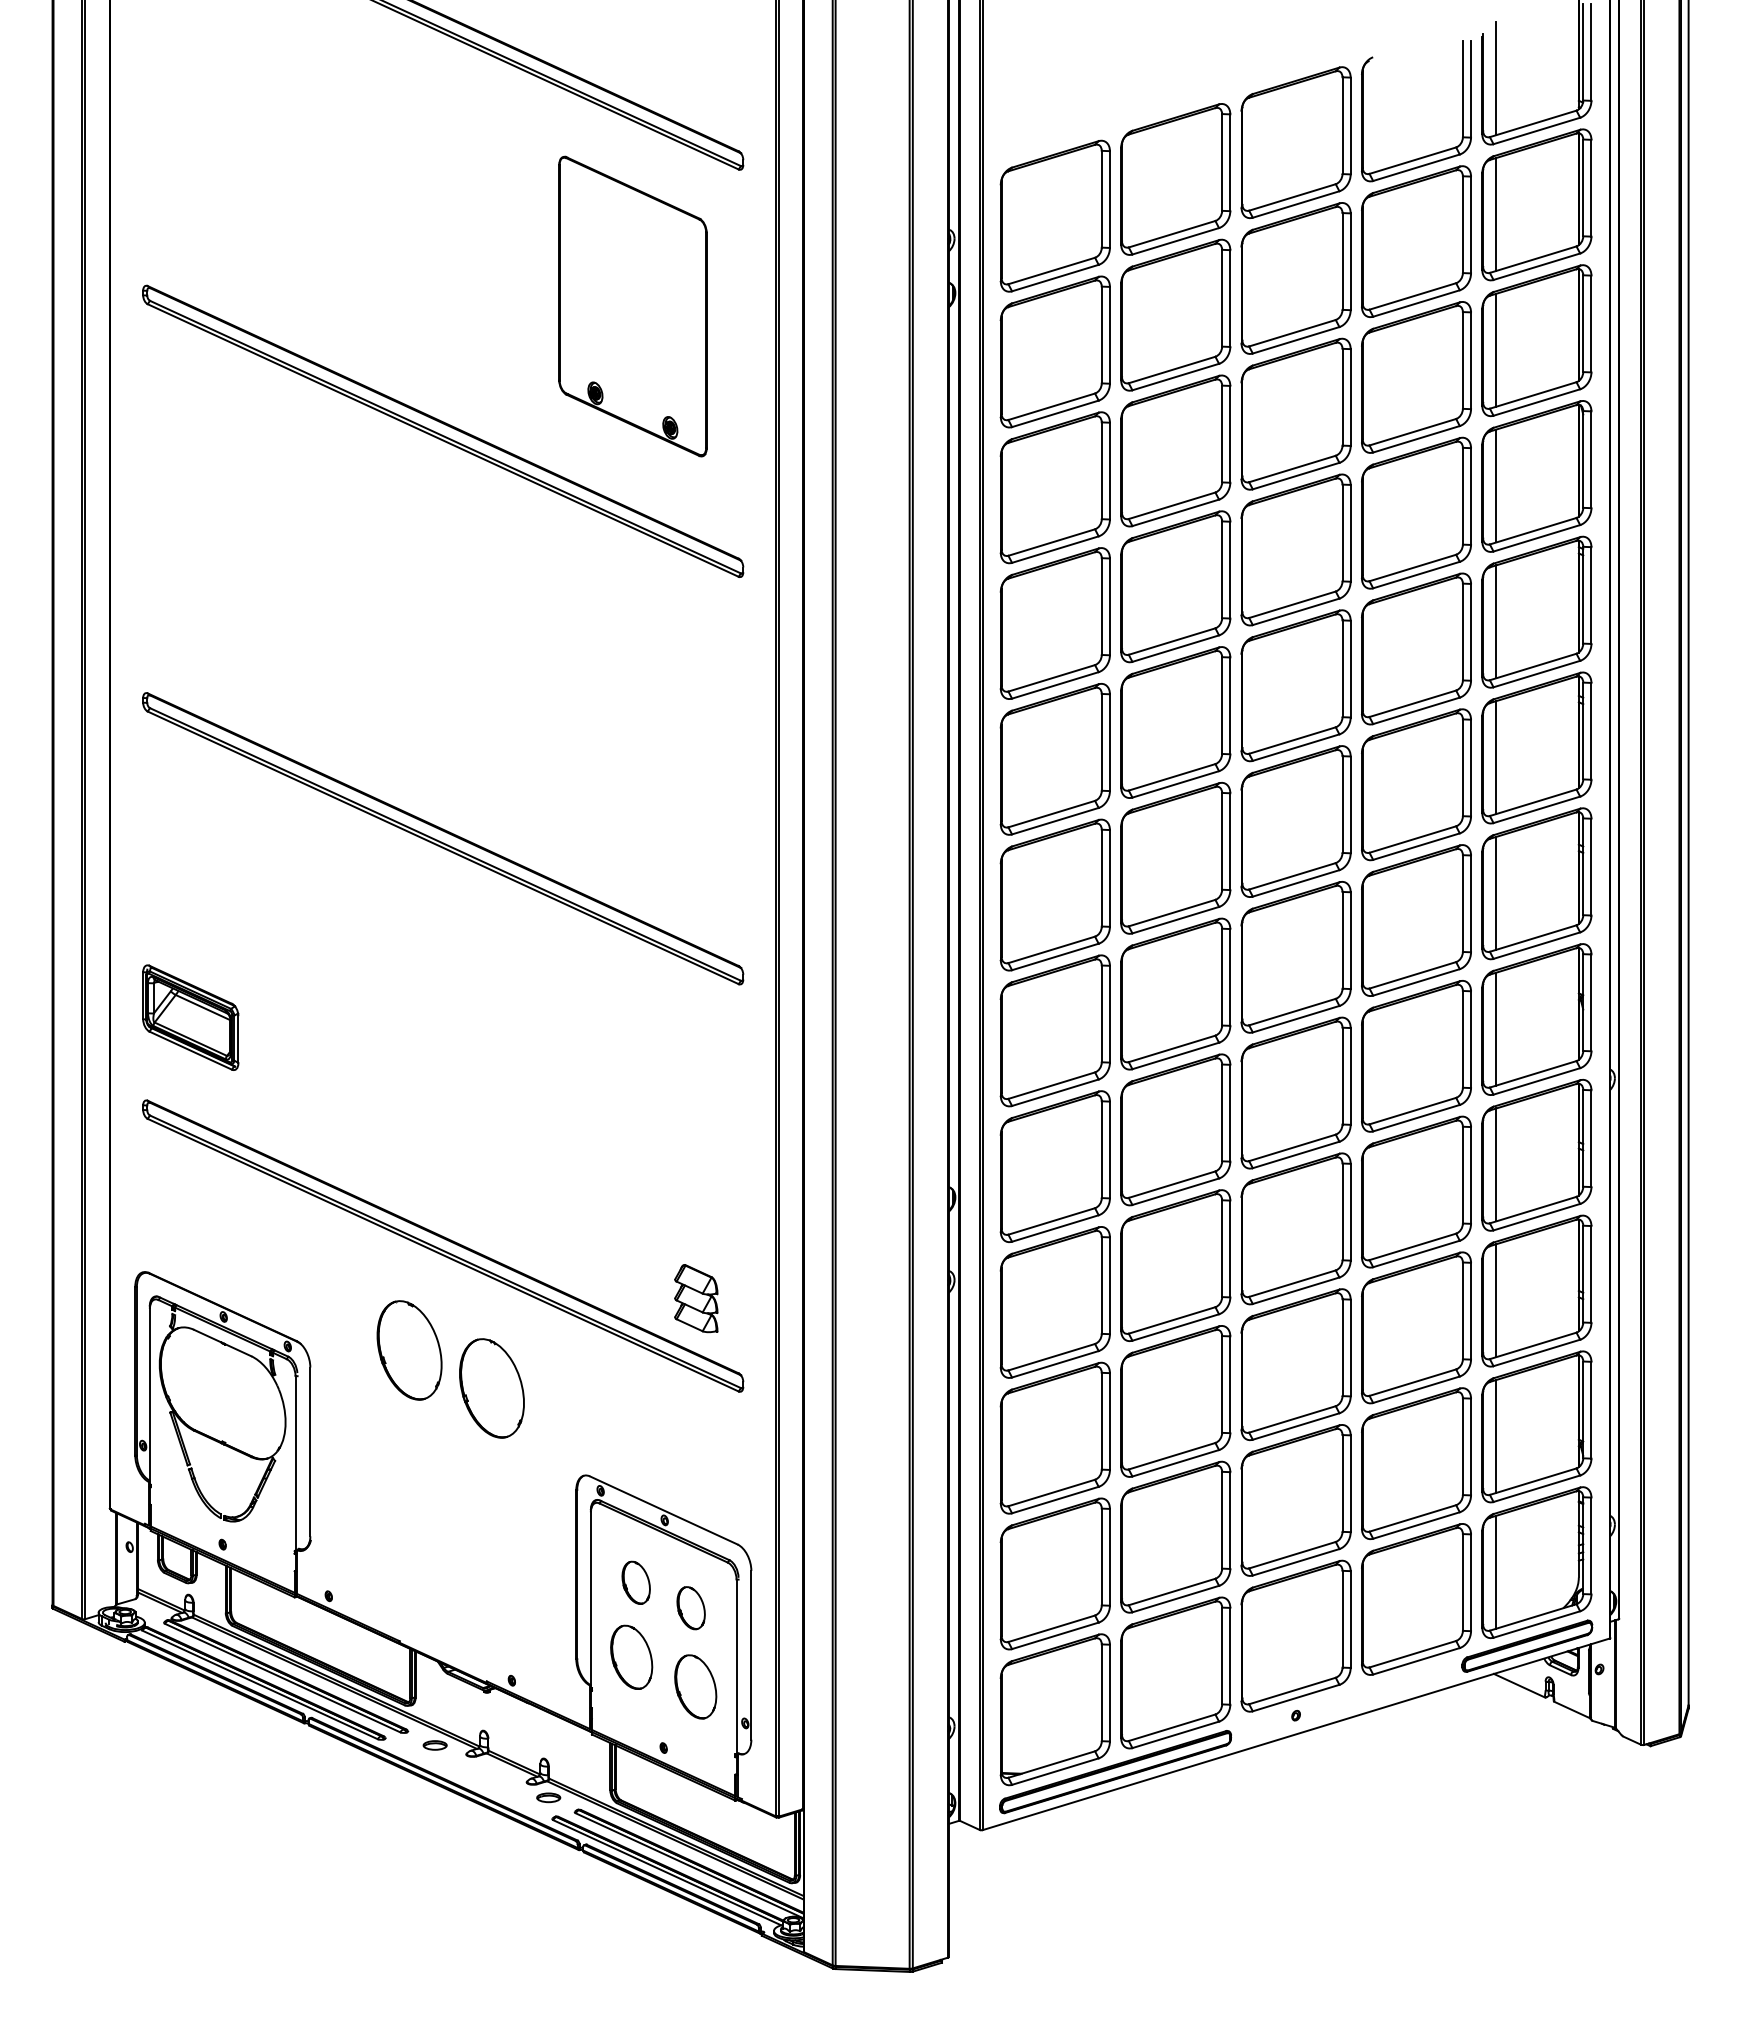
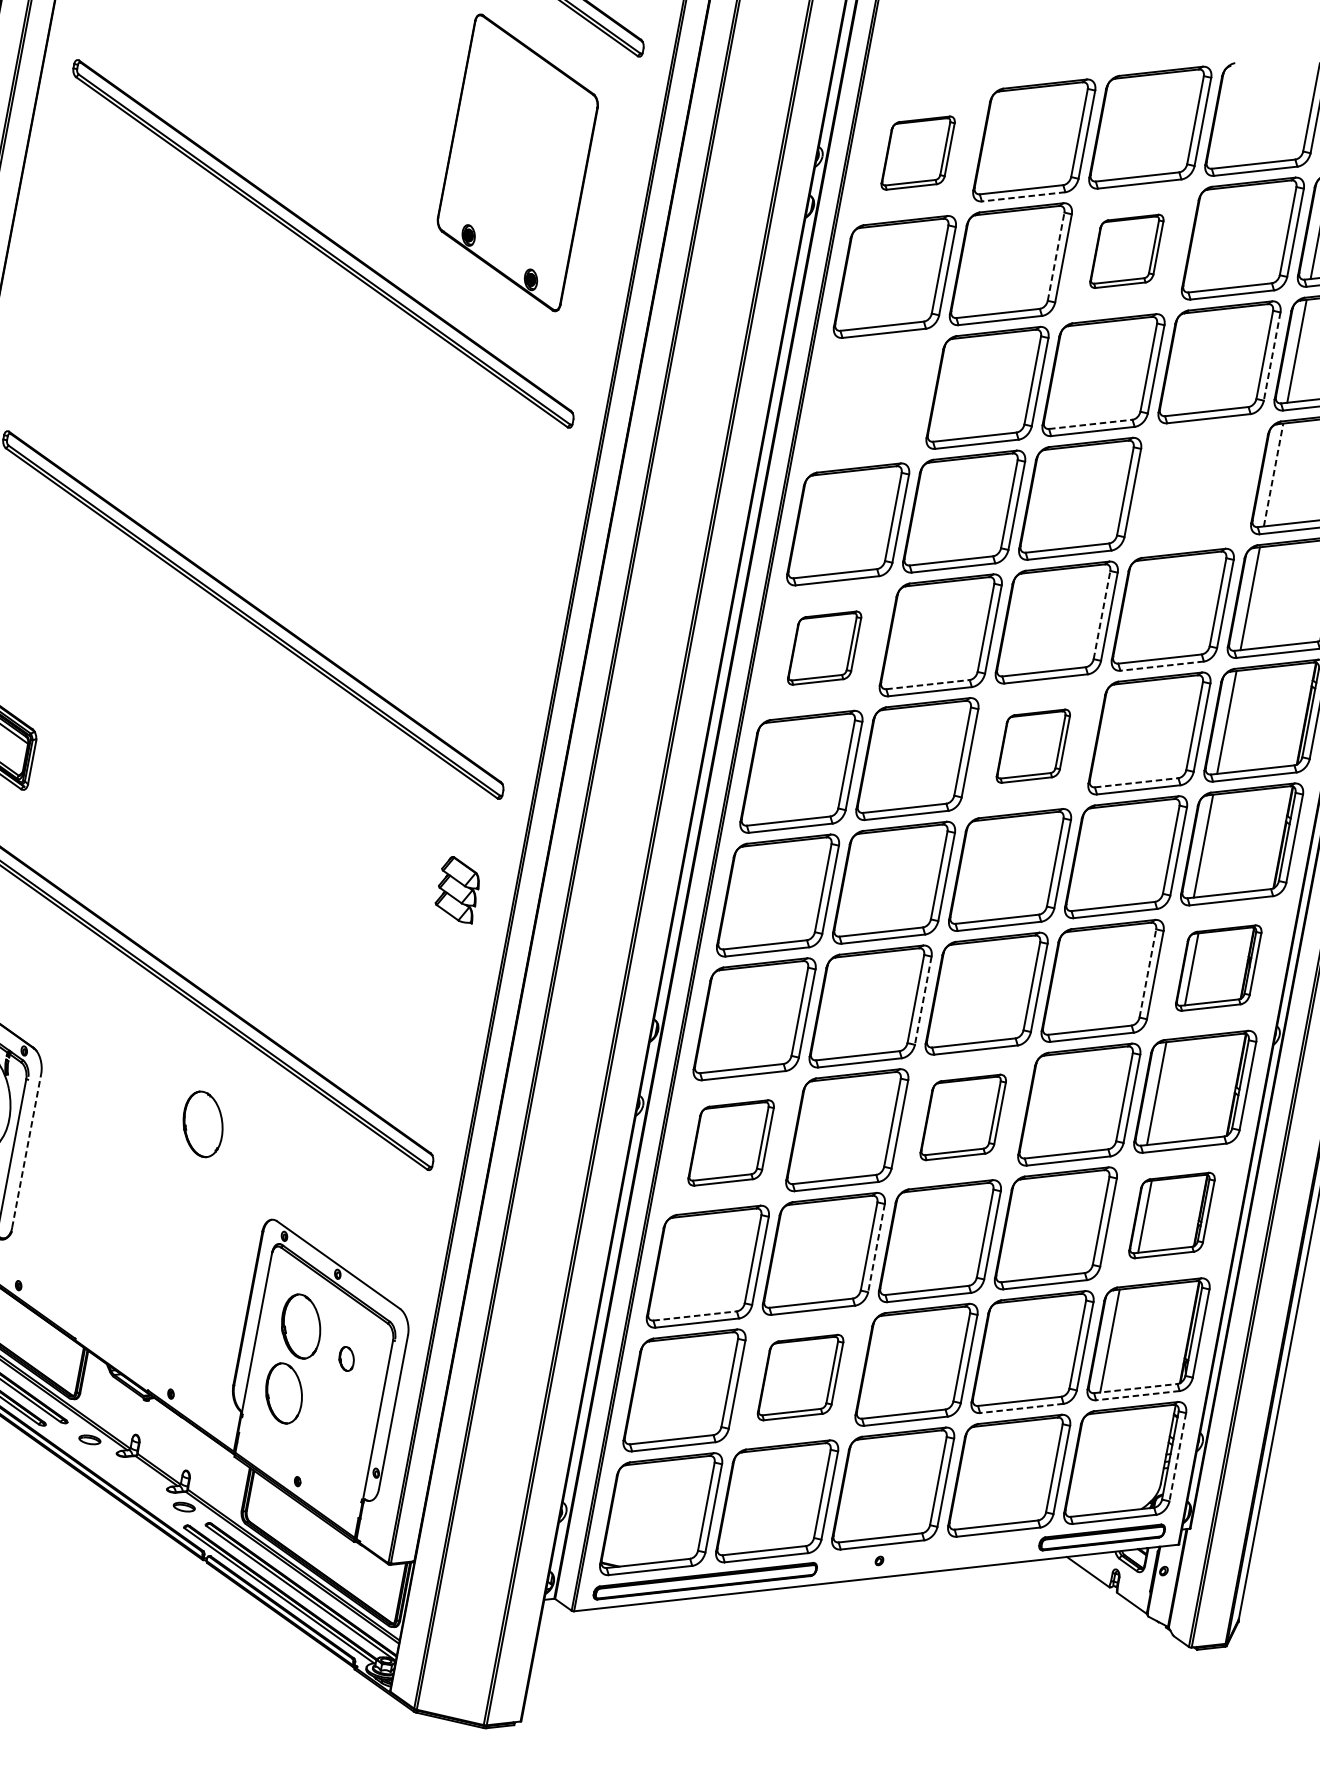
part: (1054, 215) -> (917, 152), size x0.6
line: (1175, 241) -> (1023, 196), solid -> dashed
part: (1295, 278) -> (1126, 251), size x0.6
line: (1222, 297) -> (1056, 256), solid -> dashed
line: (1471, 361) -> (1272, 357), solid -> dashed
line: (1292, 468) -> (1090, 423), solid -> dashed
line: (1496, 485) -> (1273, 474), solid -> dashed
part: (1054, 487) -> (870, 400), removed
part: (1416, 512) -> (1196, 485), removed
line: (1342, 668) -> (1102, 614), solid -> dashed
line: (1416, 711) -> (1162, 666), solid -> dashed
part: (1054, 759) -> (823, 648), size x0.6
line: (1172, 777) -> (928, 684), solid -> dashed
part: (1295, 821) -> (1032, 746), size x0.6
line: (1413, 839) -> (1137, 782), solid -> dashed
part: (1536, 1019) -> (1218, 968), size x0.7
line: (1462, 1038) -> (1147, 972), solid -> dashed
line: (1230, 1113) -> (923, 1000), solid -> dashed
part: (1295, 1228) -> (962, 1116), size x0.7
part: (1536, 1290) -> (1171, 1214), size x0.7
part: (696, 1298) -> (458, 889), moved
part: (1054, 1302) -> (730, 1142), size x0.7
part: (409, 1350) -> (134, 1075), removed
line: (1230, 1385) -> (876, 1248), solid -> dashed
part: (491, 1388) -> (202, 1124), size x0.7
line: (310, 1451) -> (26, 1150), solid -> dashed
line: (1533, 1481) -> (1136, 1388), solid -> dashed
line: (1536, 1488) -> (1137, 1395), solid -> dashed
line: (1052, 1492) -> (695, 1315), solid -> dashed
line: (1416, 1525) -> (1021, 1408), solid -> dashed
part: (1175, 1536) -> (800, 1376), size x0.7
line: (1591, 1546) -> (1177, 1457), solid -> dashed
line: (1496, 1571) -> (1086, 1464), removed
part: (635, 1582) -> (300, 1325), size x1.6
part: (690, 1608) -> (346, 1359), size x0.6
part: (695, 1686) -> (337, 1430), removed

